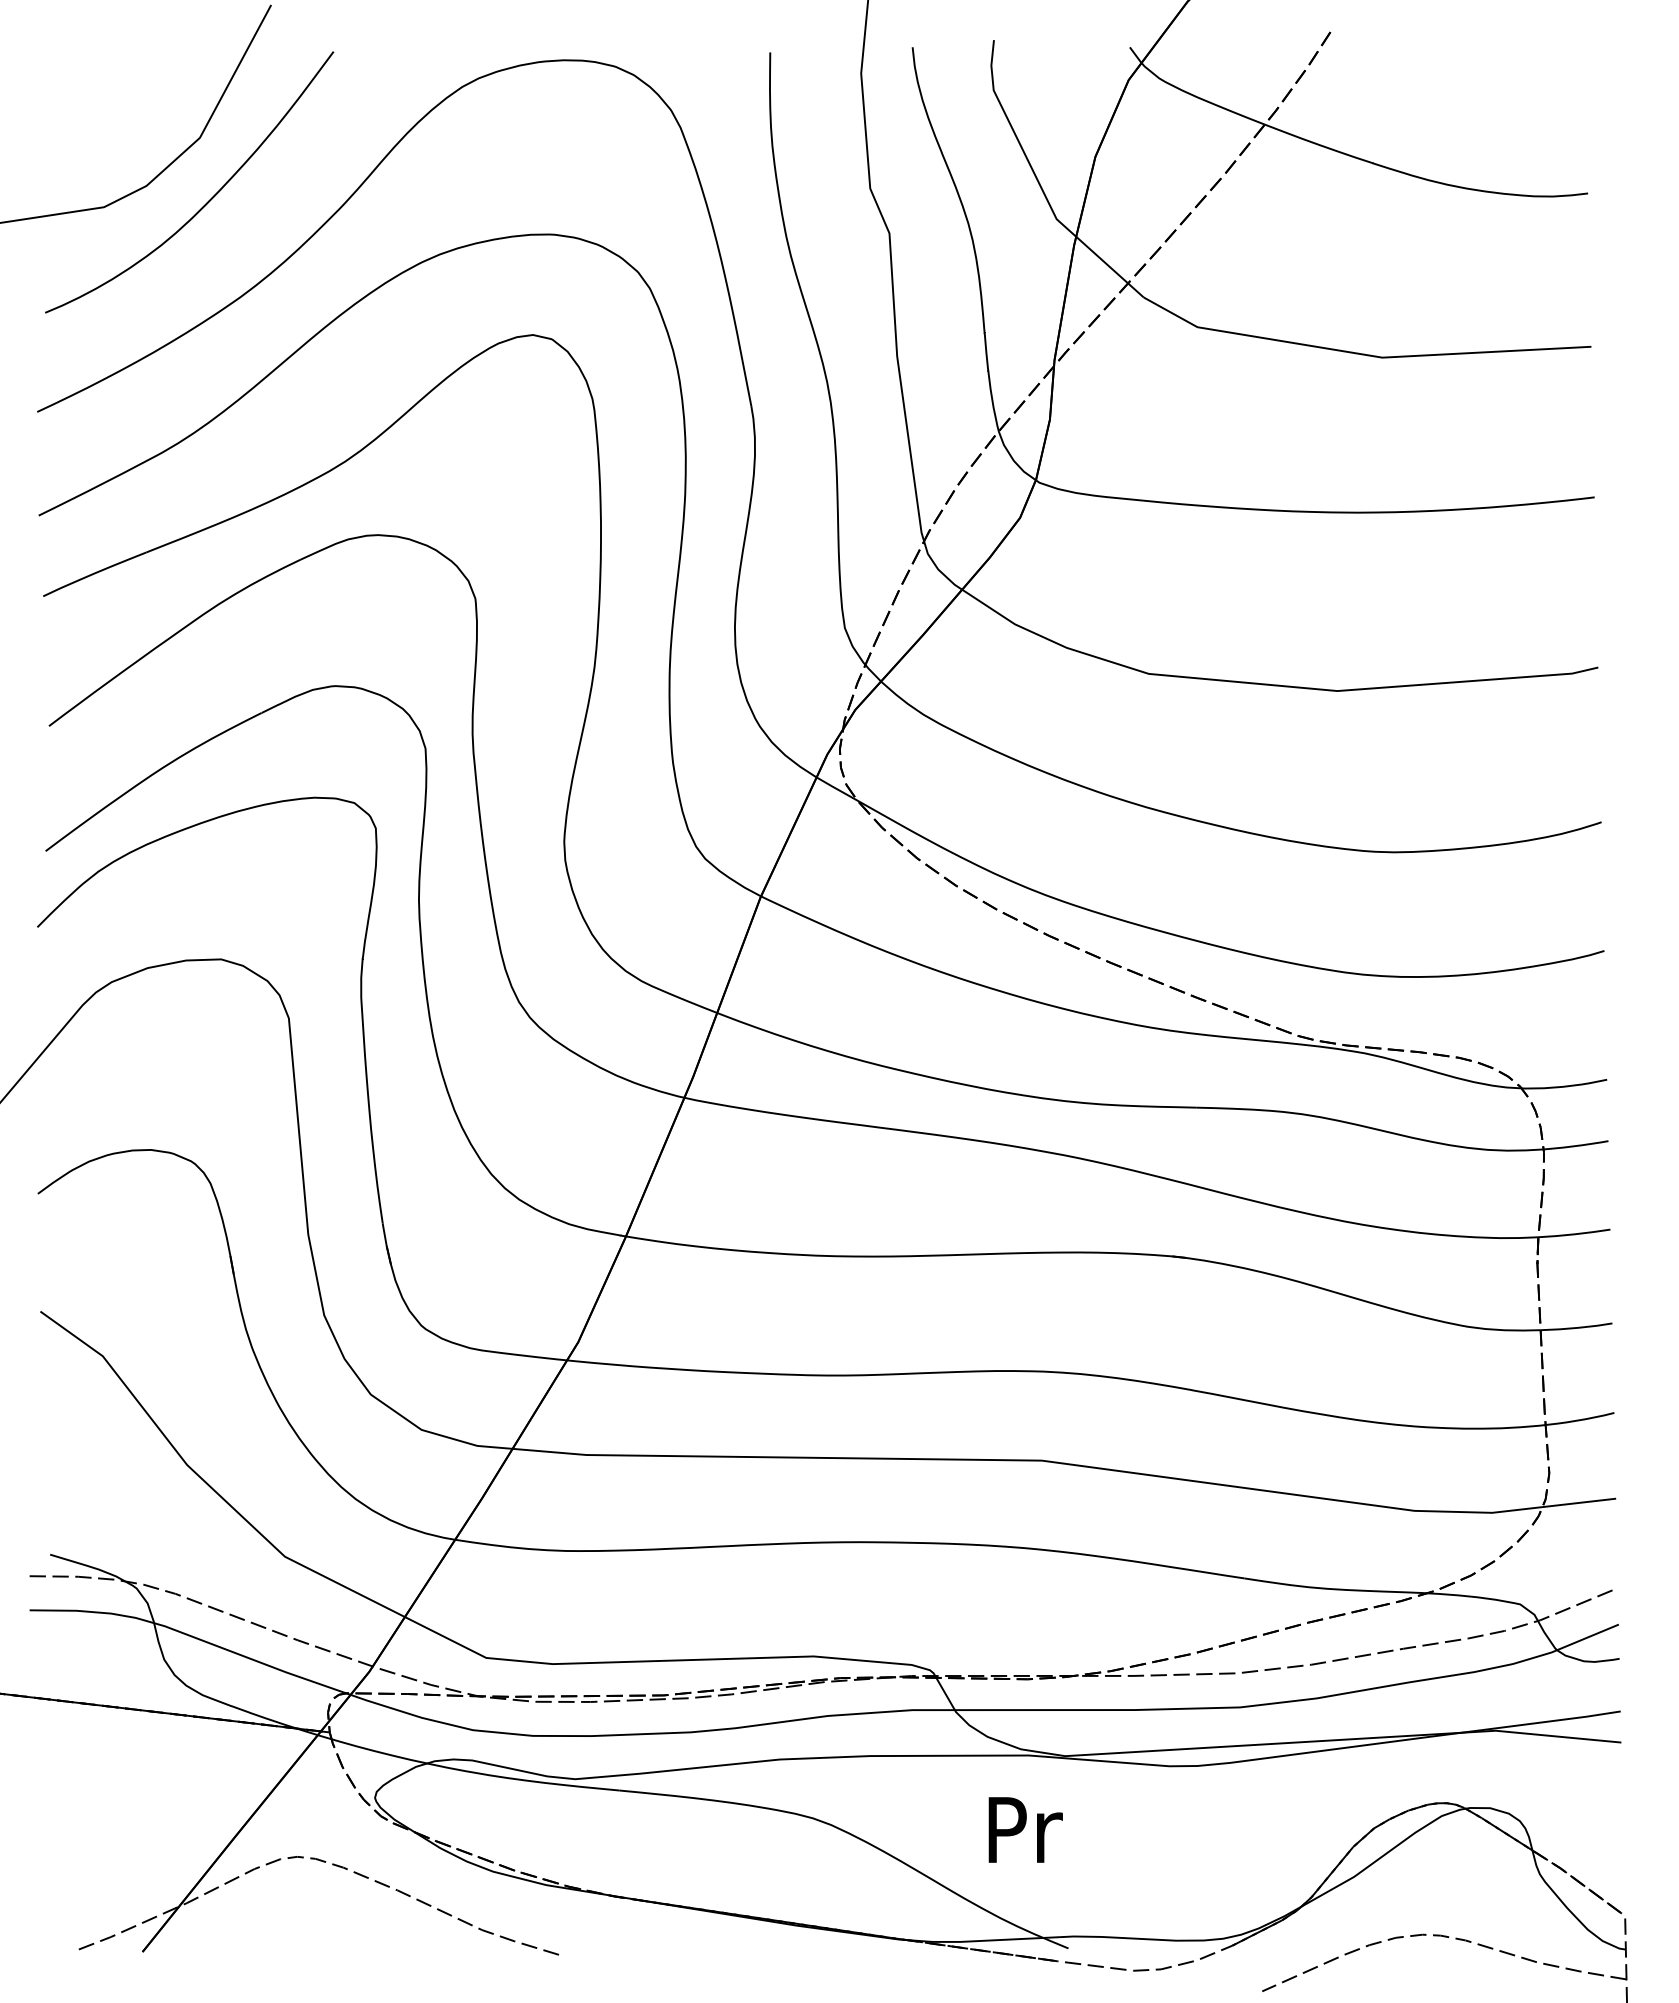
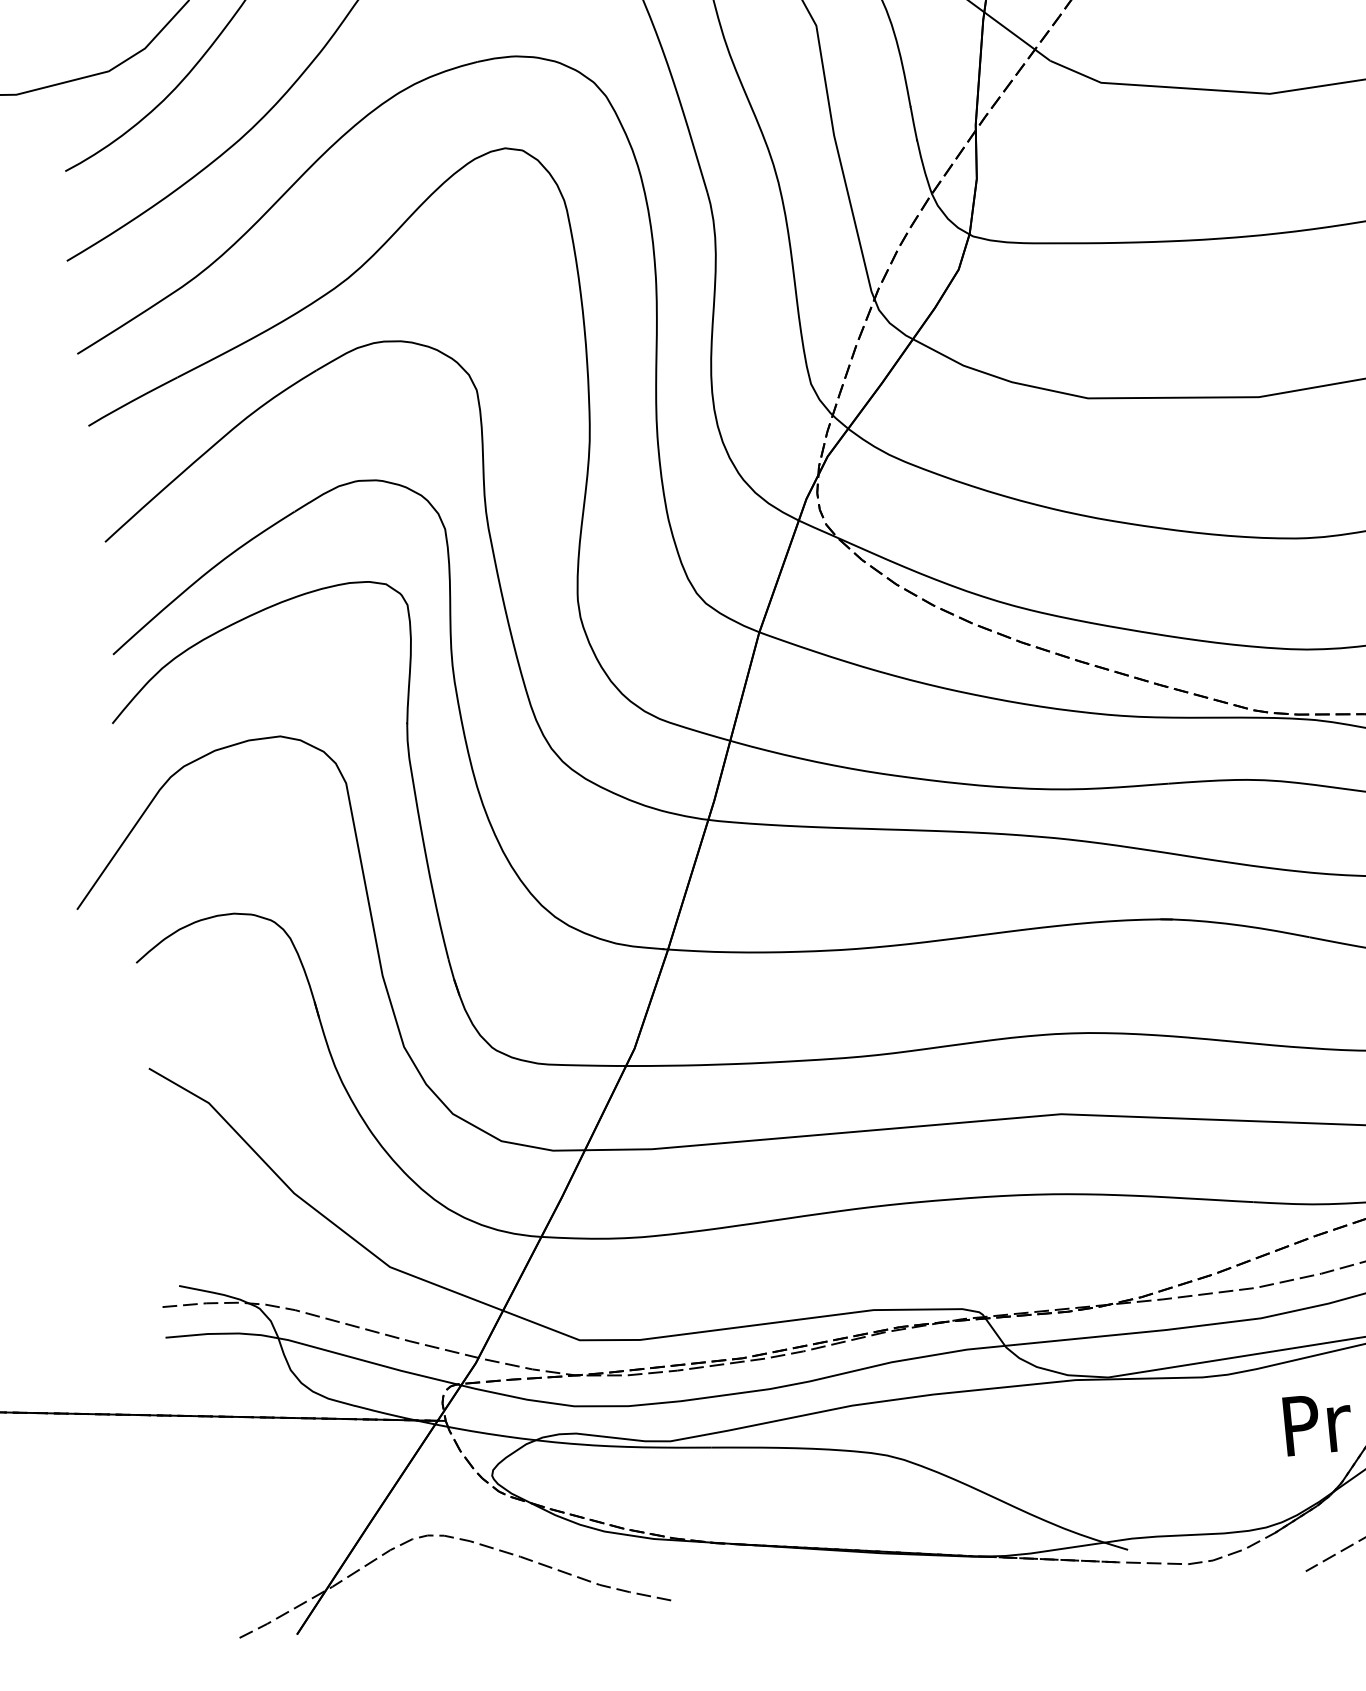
text: (1025, 1829) -> (1317, 1423), moved

